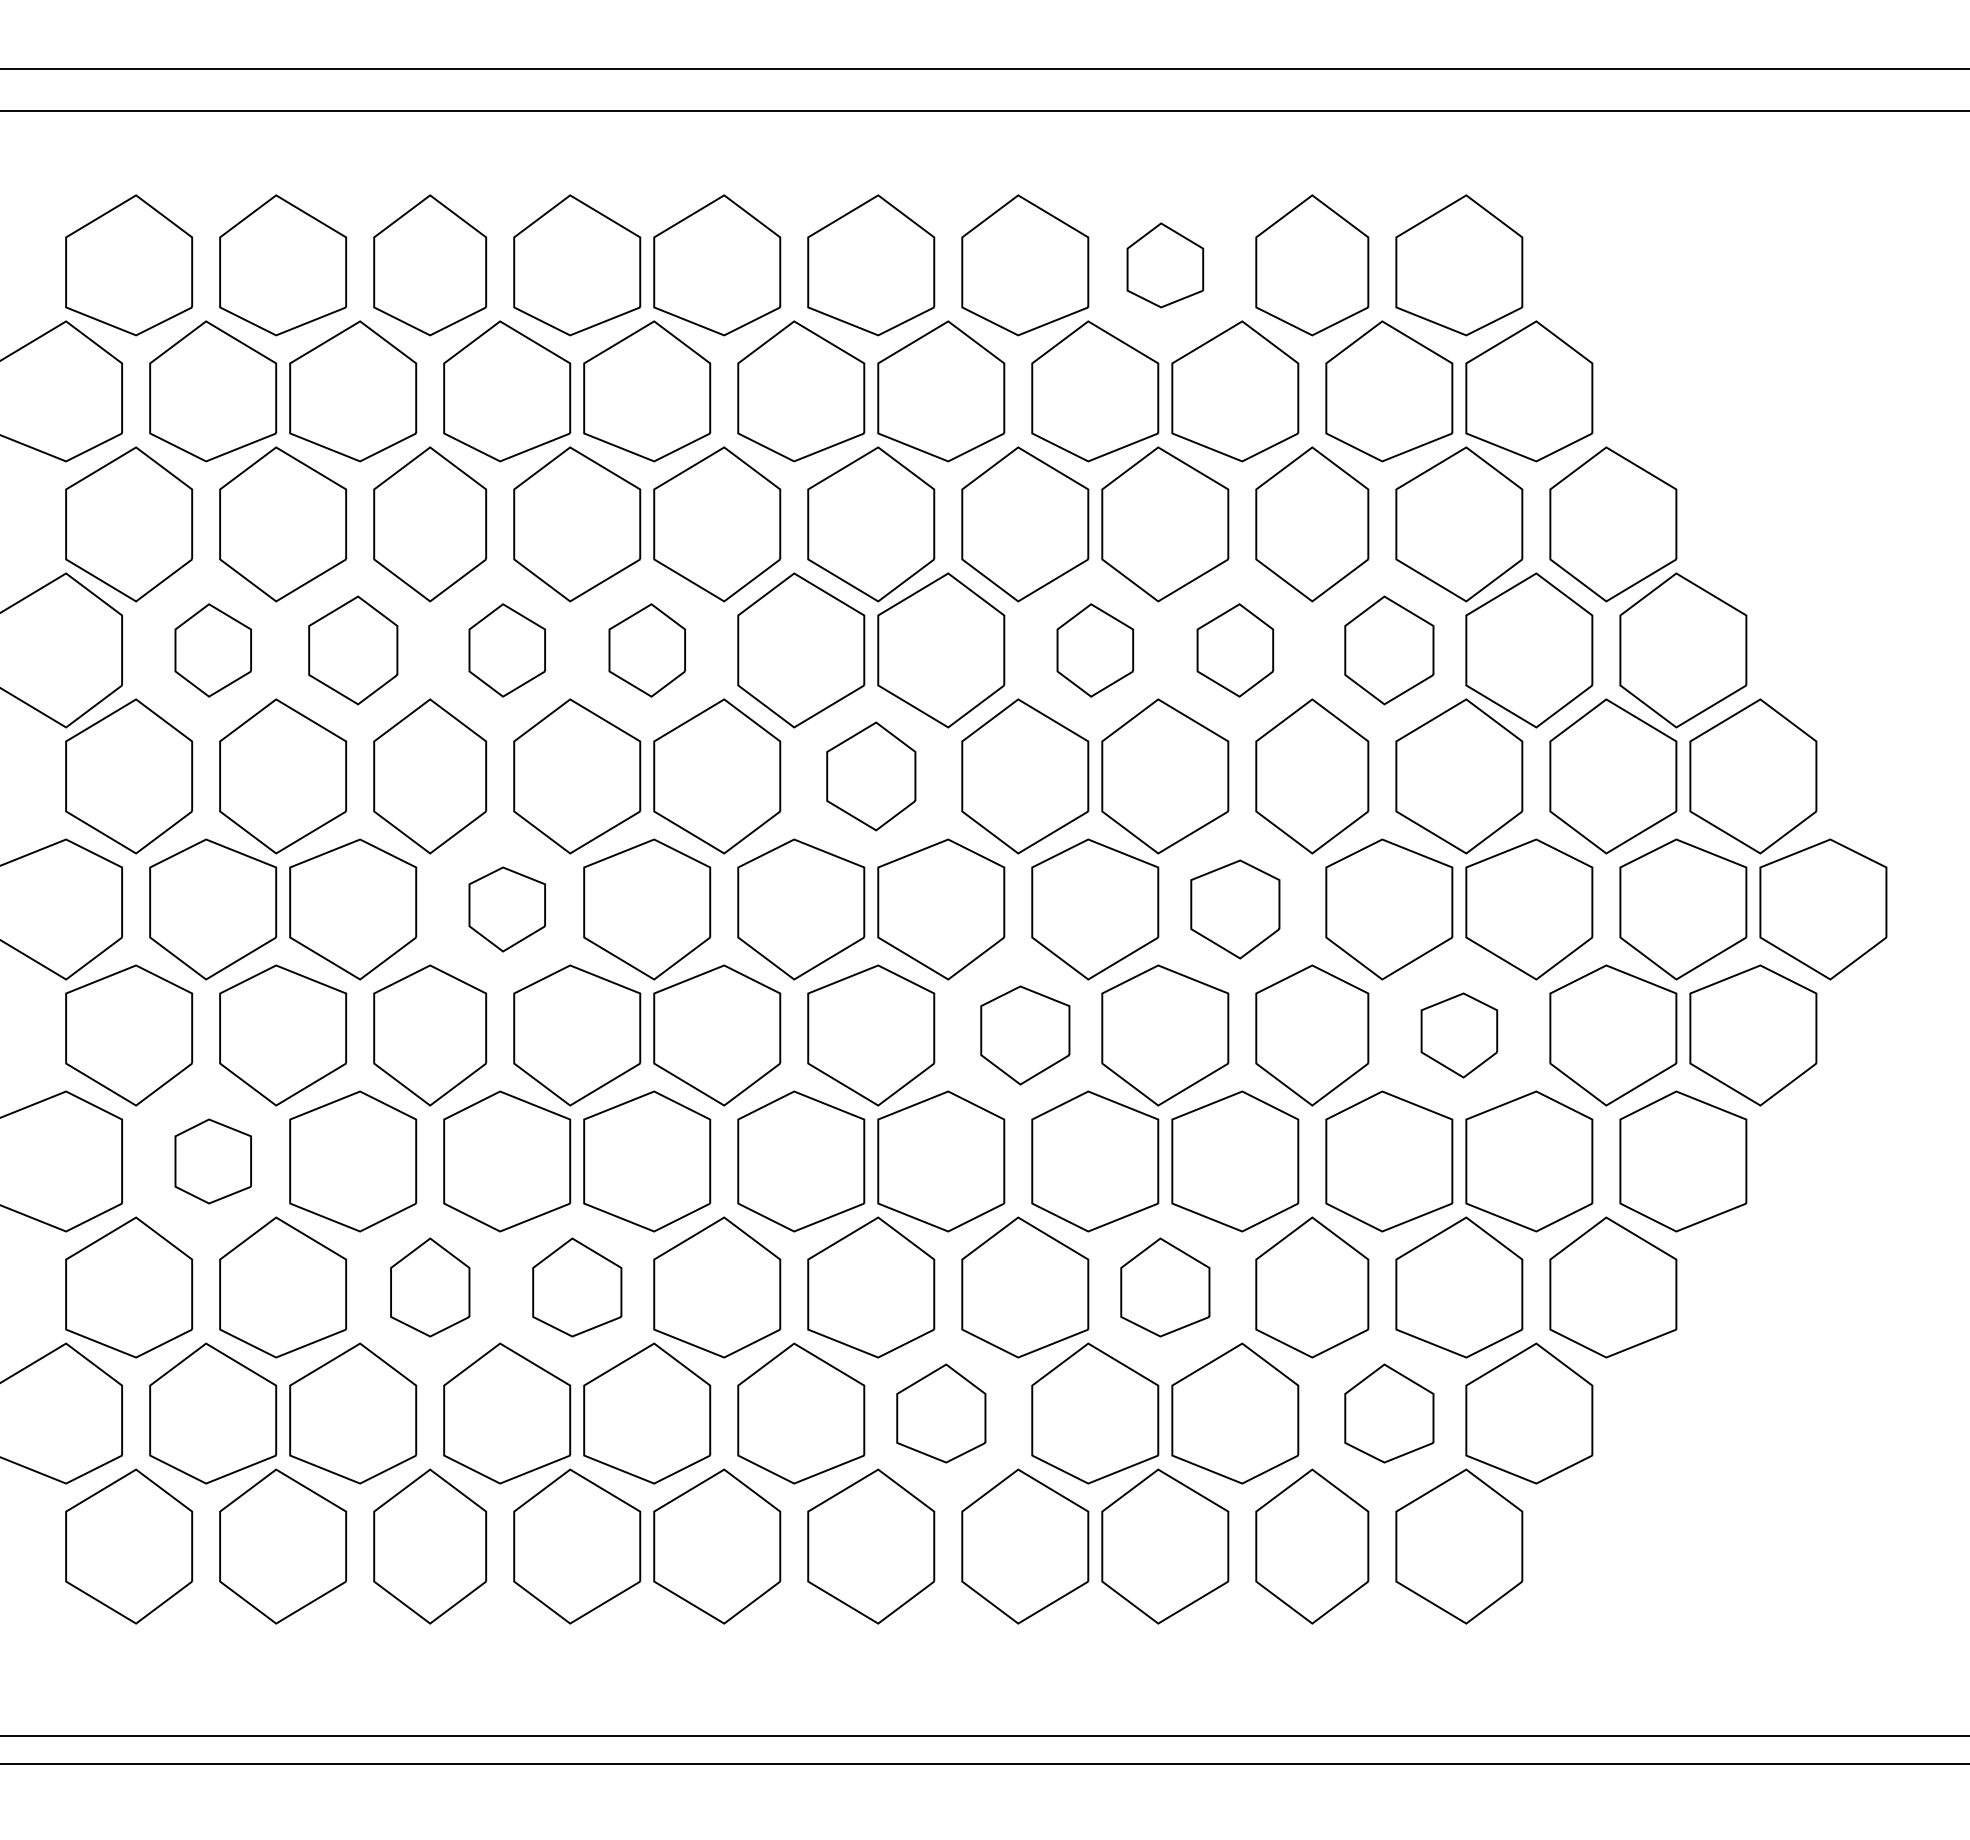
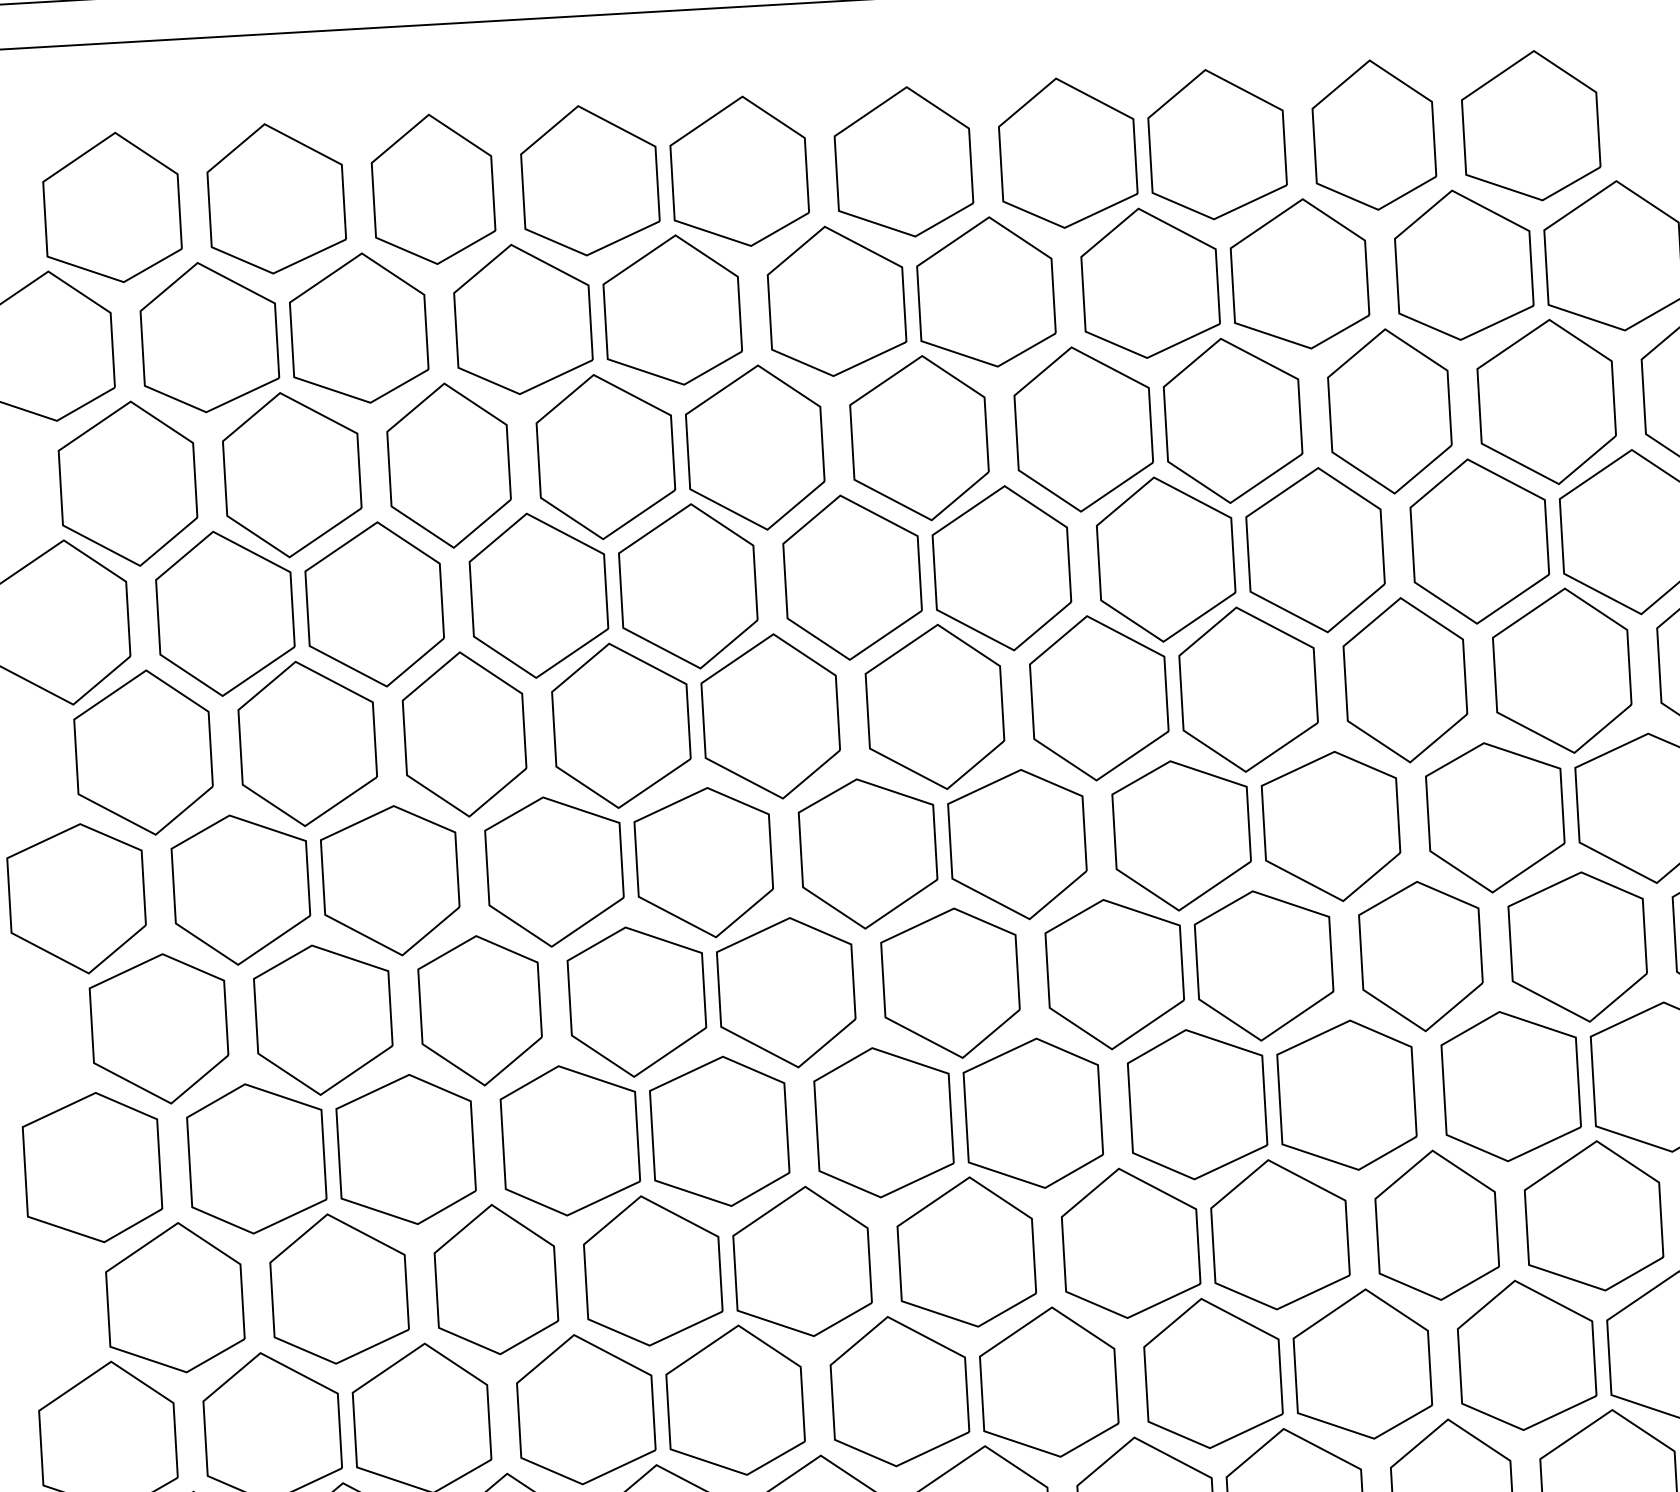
part: (1165, 265) -> (1217, 144), size x1.67
part: (213, 650) -> (225, 613), size x1.67
part: (353, 650) -> (375, 604), size x1.43
part: (507, 650) -> (539, 595), size x1.67
part: (647, 650) -> (688, 586), size x1.67
part: (1095, 650) -> (1166, 559), size x1.67
part: (1235, 650) -> (1315, 550), size x1.67
part: (1389, 650) -> (1480, 541), size x1.43
part: (871, 776) -> (935, 707), size x1.43
part: (507, 909) -> (555, 871), size x1.67
part: (1235, 909) -> (1331, 826), size x1.43
part: (1025, 1035) -> (1115, 974), size x1.43
part: (1459, 1035) -> (1578, 947), size x1.67
part: (213, 1161) -> (257, 1158), size x1.67
part: (430, 1287) -> (496, 1279), size x1.43
part: (577, 1287) -> (653, 1270), size x1.43
part: (1165, 1287) -> (1280, 1234), size x1.43
part: (941, 1413) -> (1049, 1382), size x1.43
part: (1389, 1413) -> (1526, 1354), size x1.43

